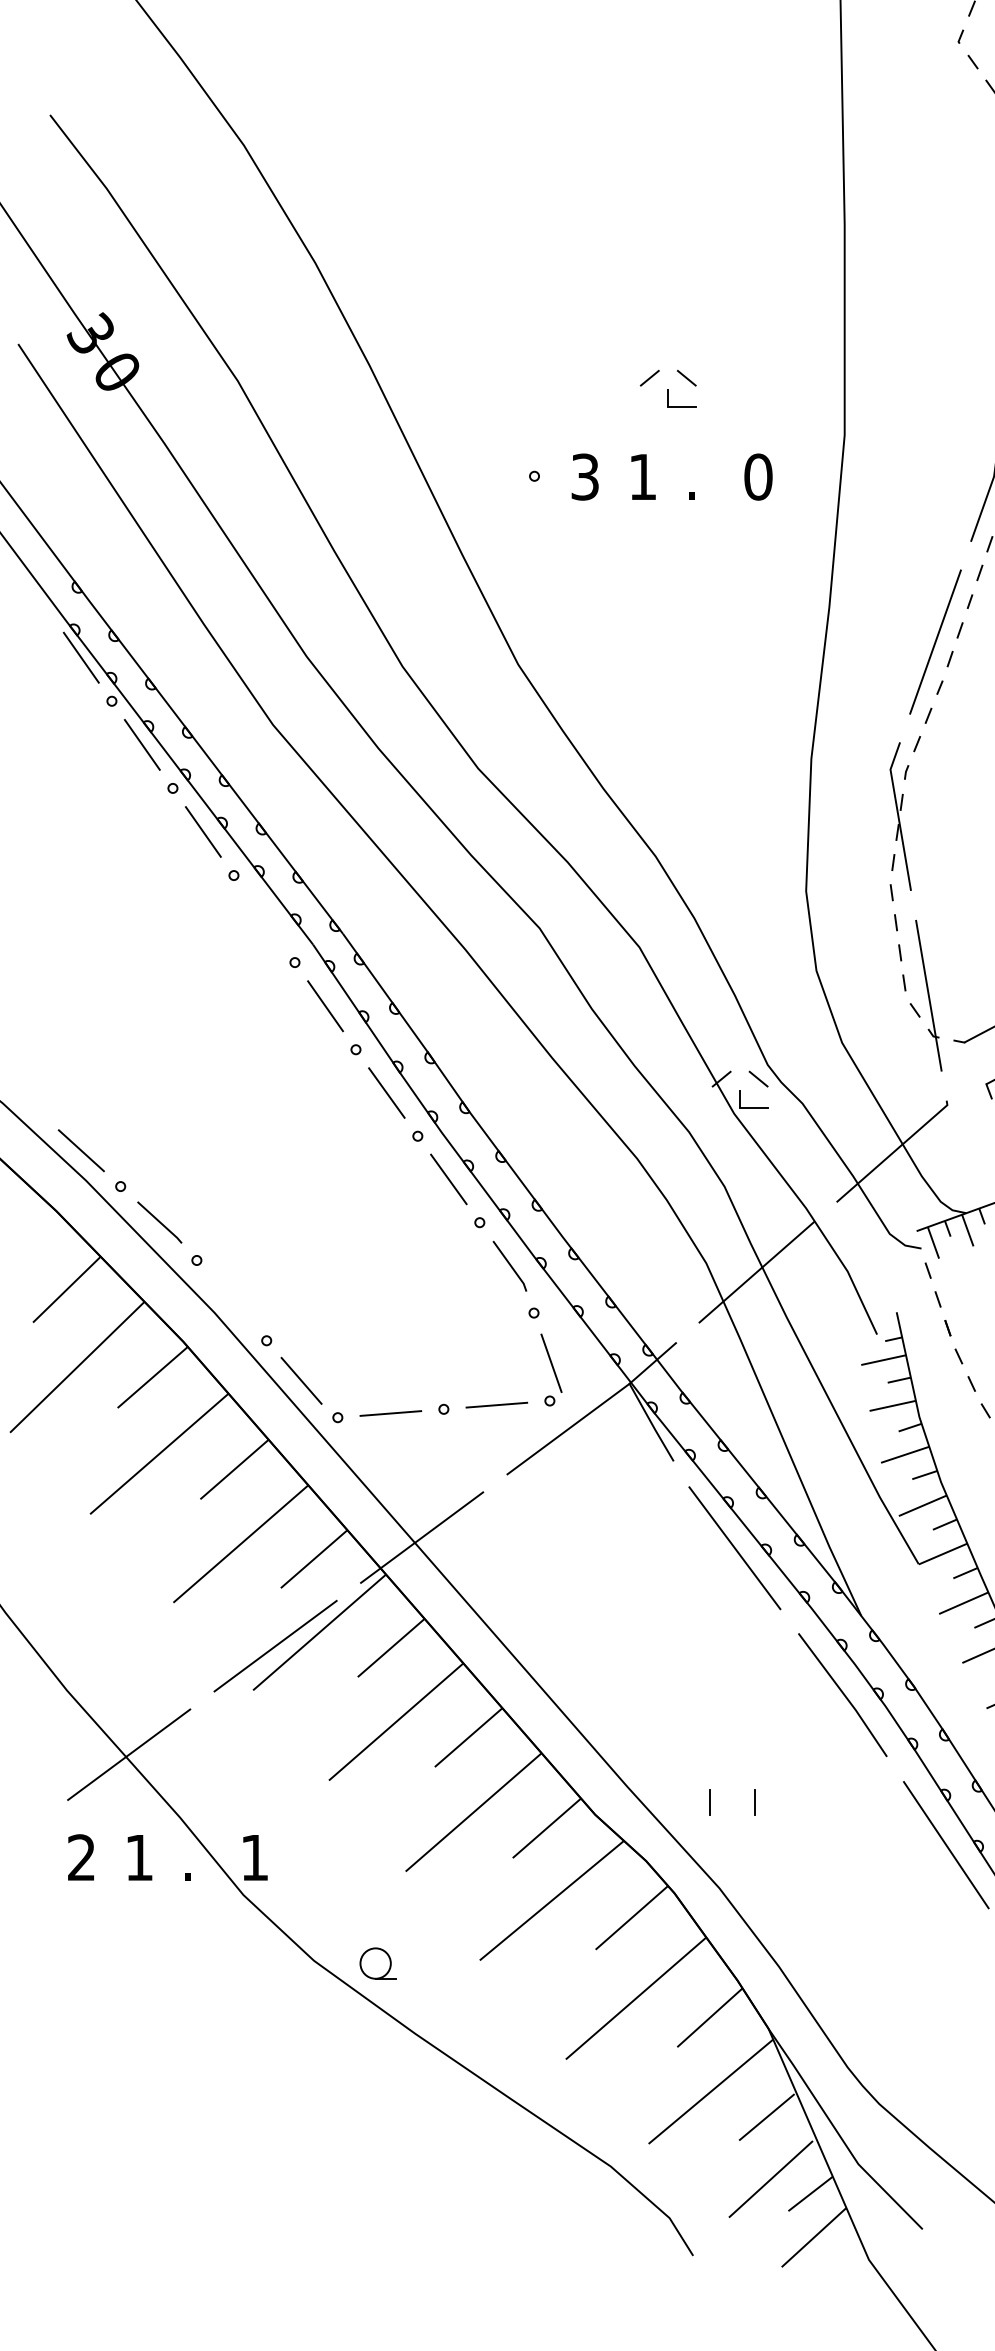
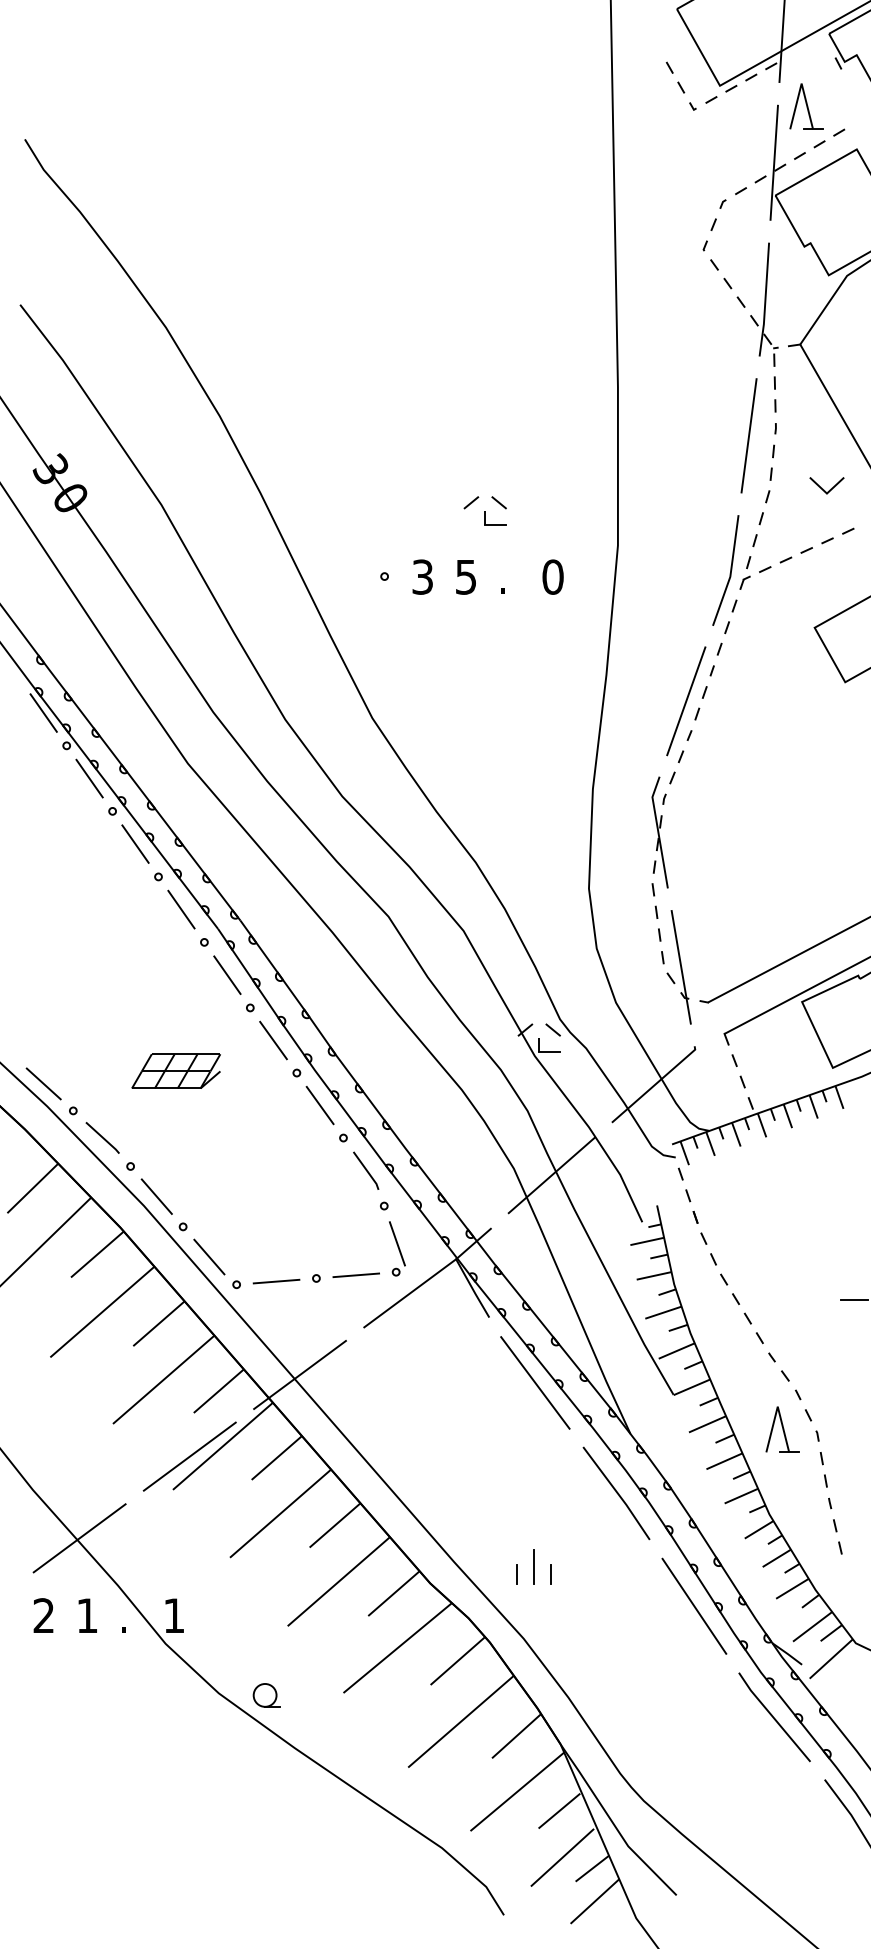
text: (642, 477) -> (465, 577), 1 -> 5
line: (264, 918) -> (181, 909), added
part: (256, 1132) -> (175, 1070), added
line: (231, 1300) -> (156, 1196), added
line: (732, 1792) -> (533, 1566), added

